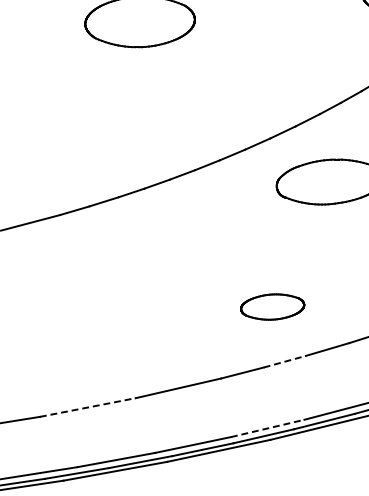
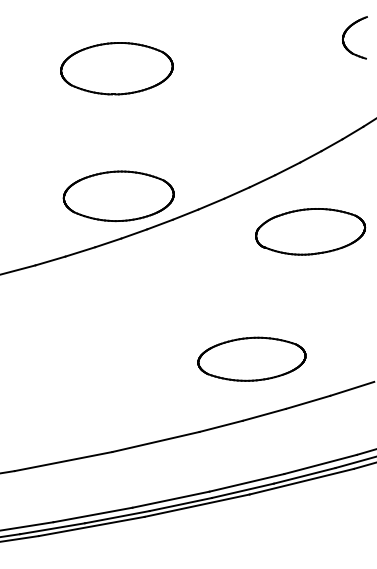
part: (141, 147) -> (118, 196), added
part: (272, 306) -> (251, 358), size x1.67
line: (284, 361) -> (264, 414), dashed -> solid
line: (87, 407) -> (63, 461), dashed -> solid
line: (268, 428) -> (247, 482), dashed -> solid

